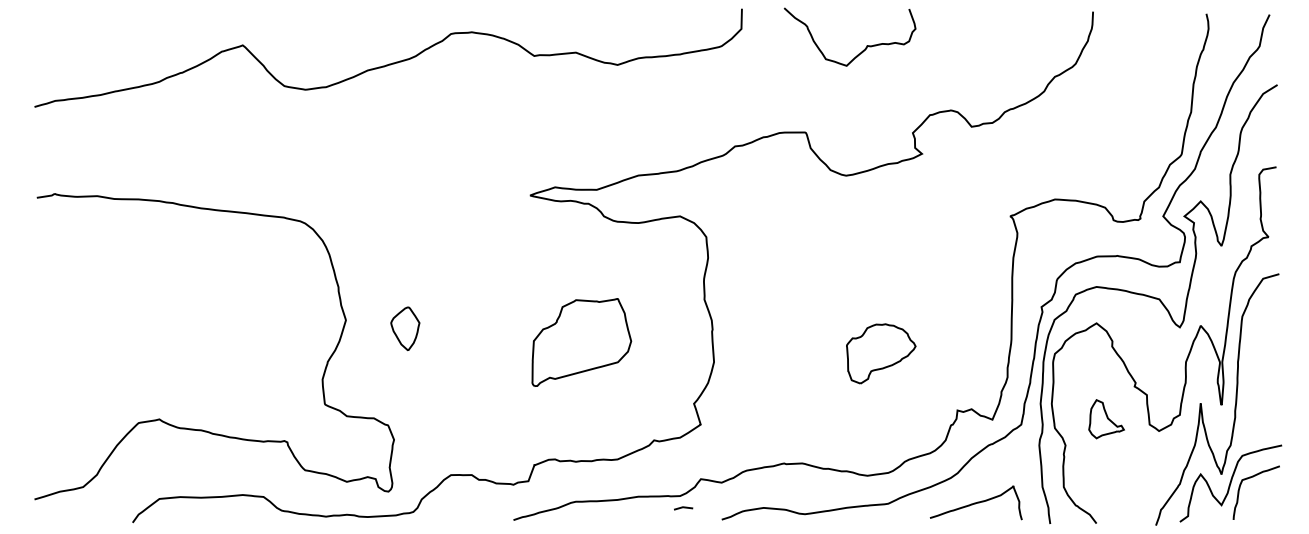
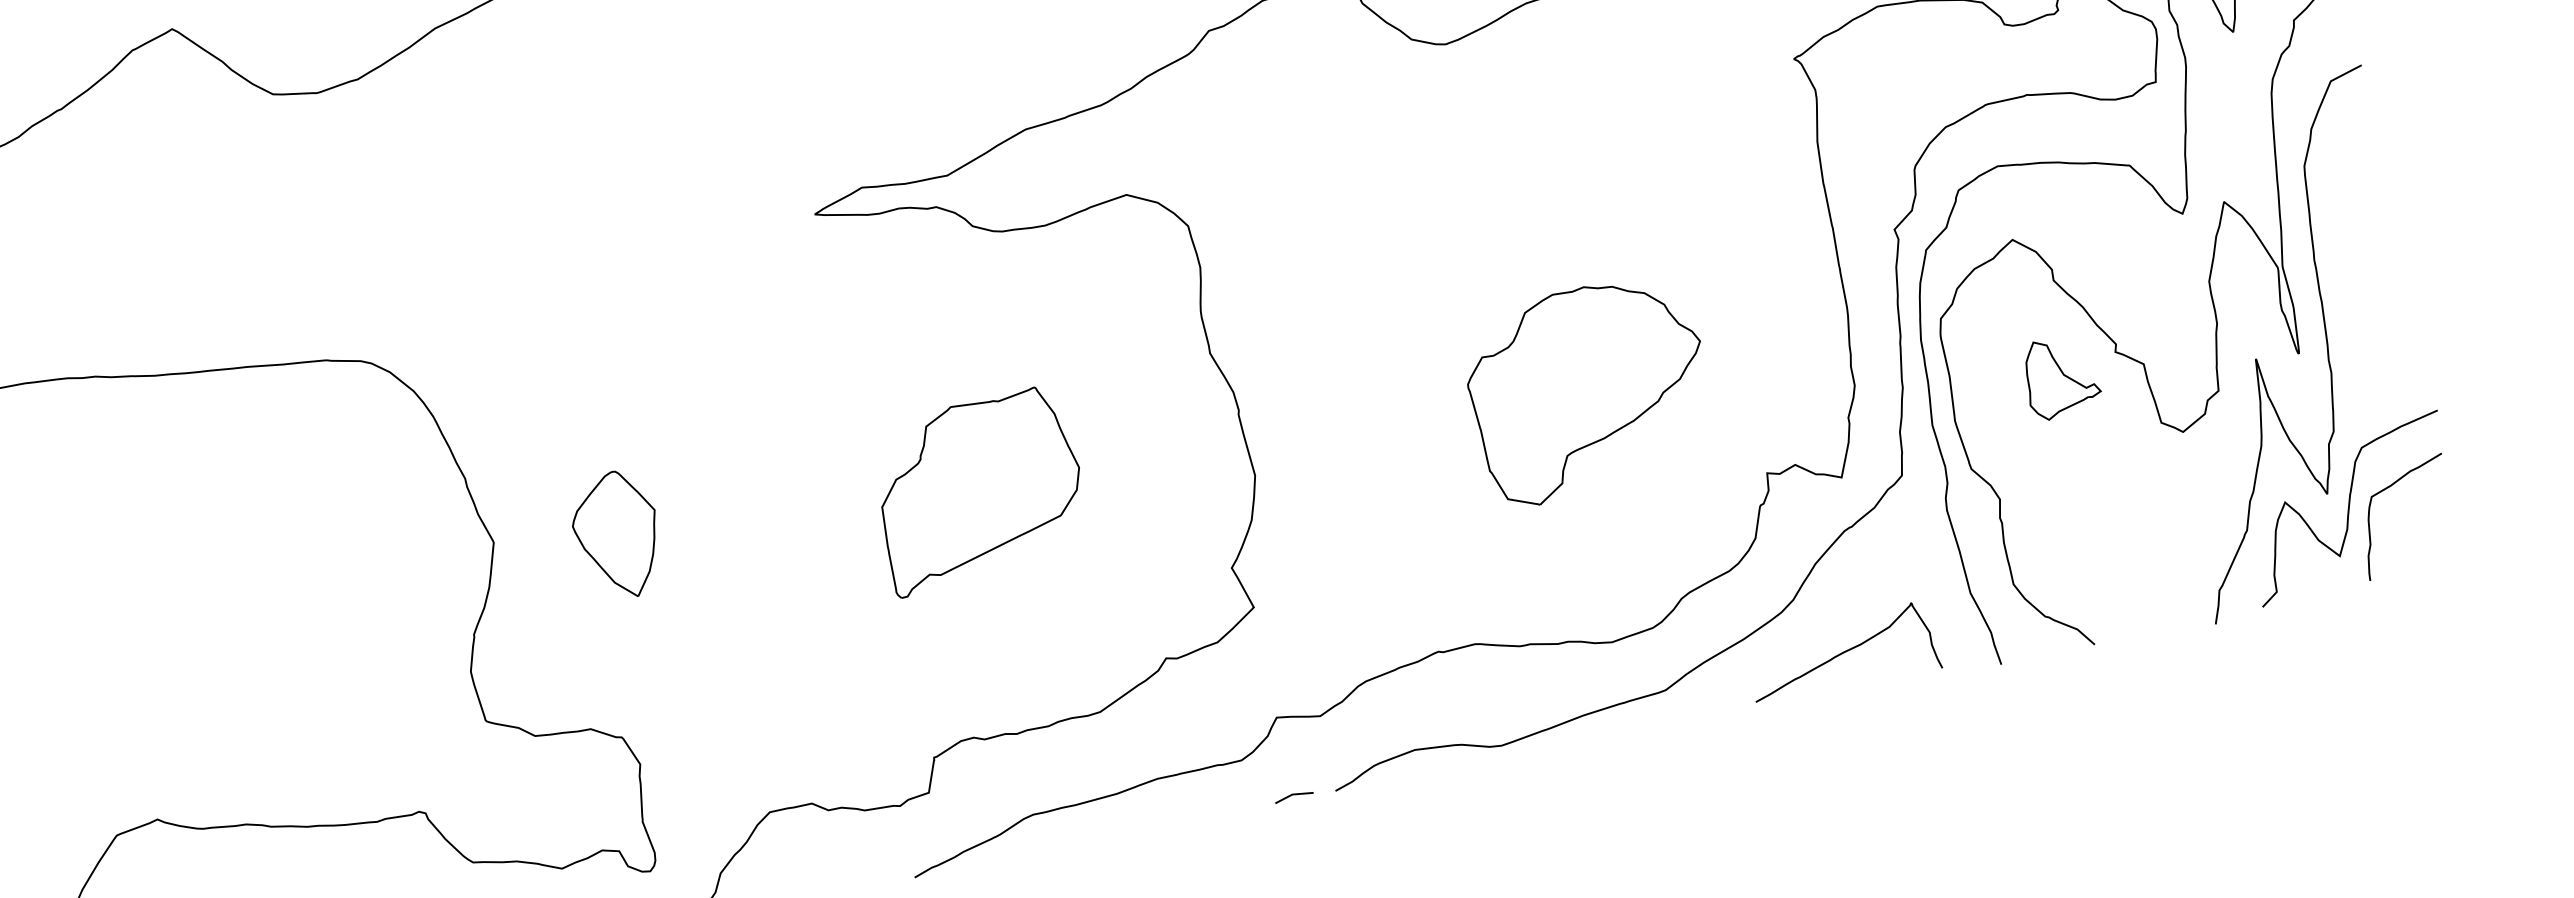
part: (405, 328) -> (617, 534), size x1.43
part: (881, 353) -> (1590, 389), size x1.67
part: (1106, 419) -> (2061, 377), moved
line: (683, 508) -> (1294, 796), moved

